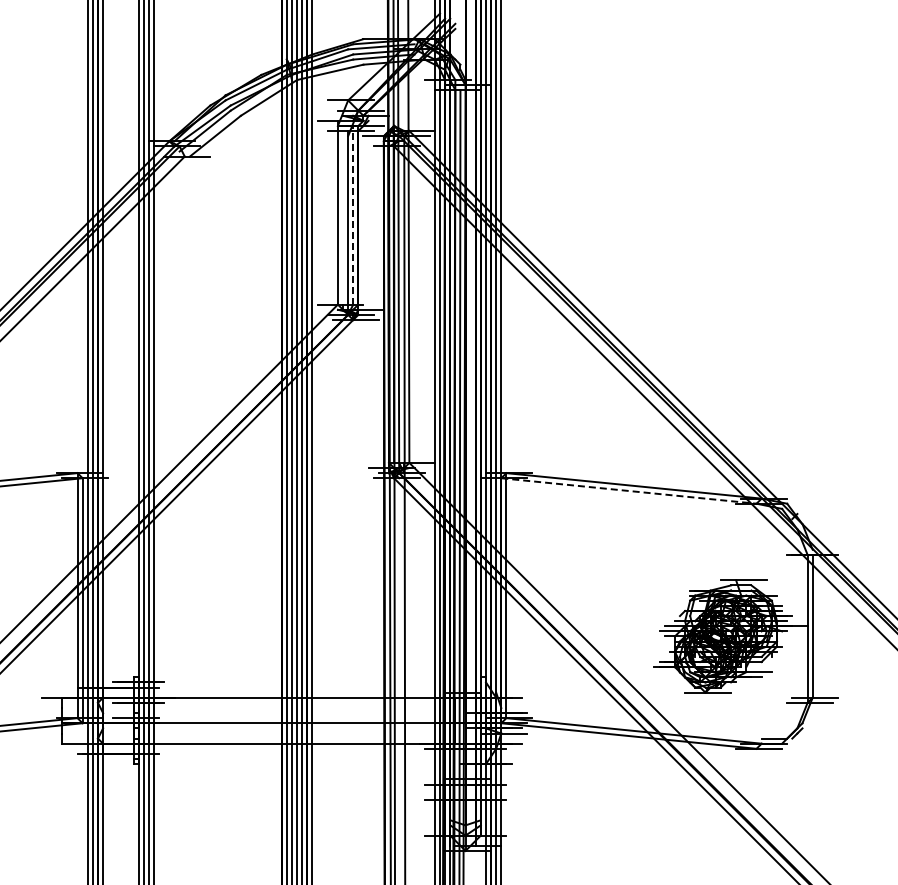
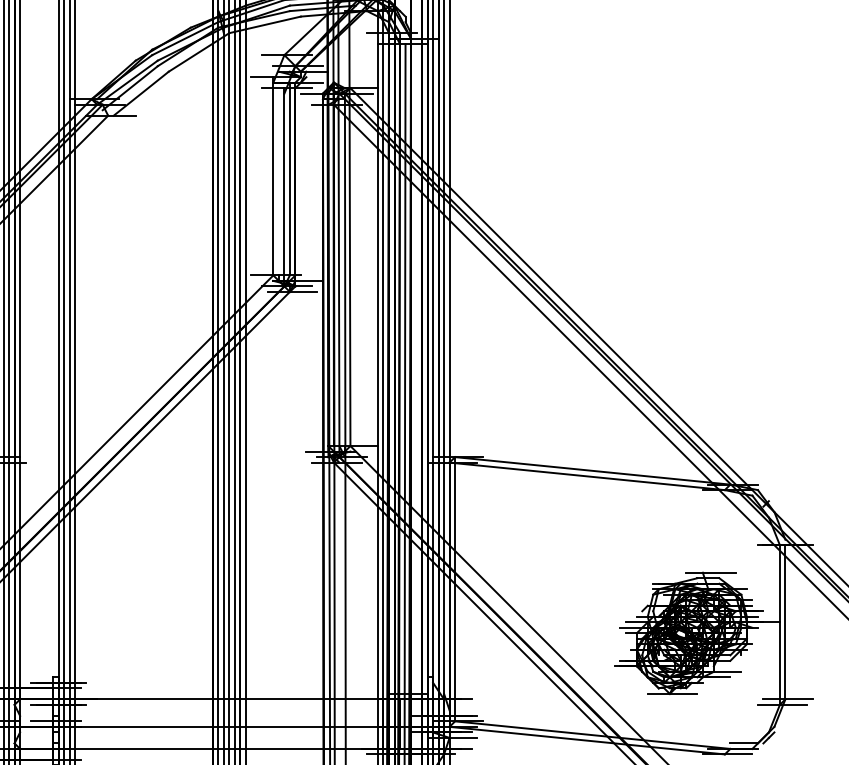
line: (353, 214) -> (290, 178), dashed -> solid
line: (629, 491) -> (587, 476), dashed -> solid

